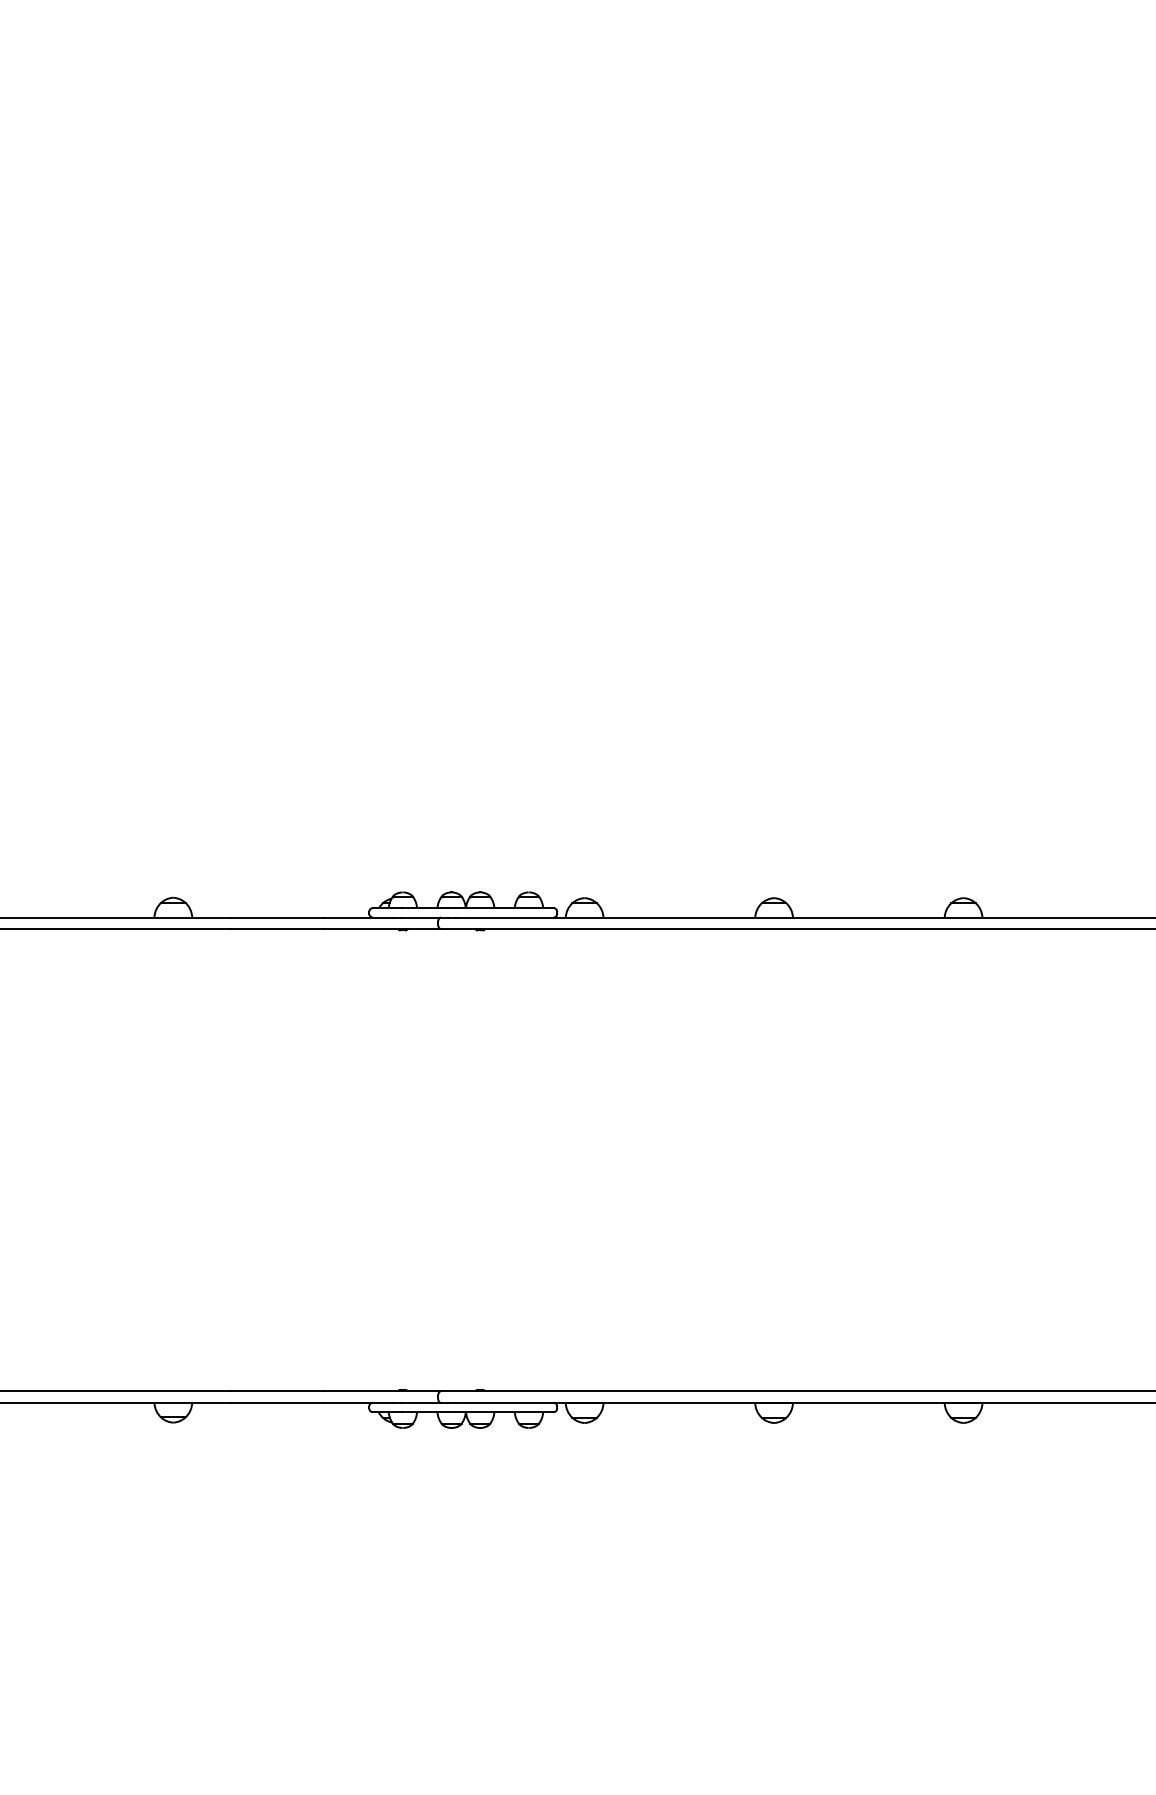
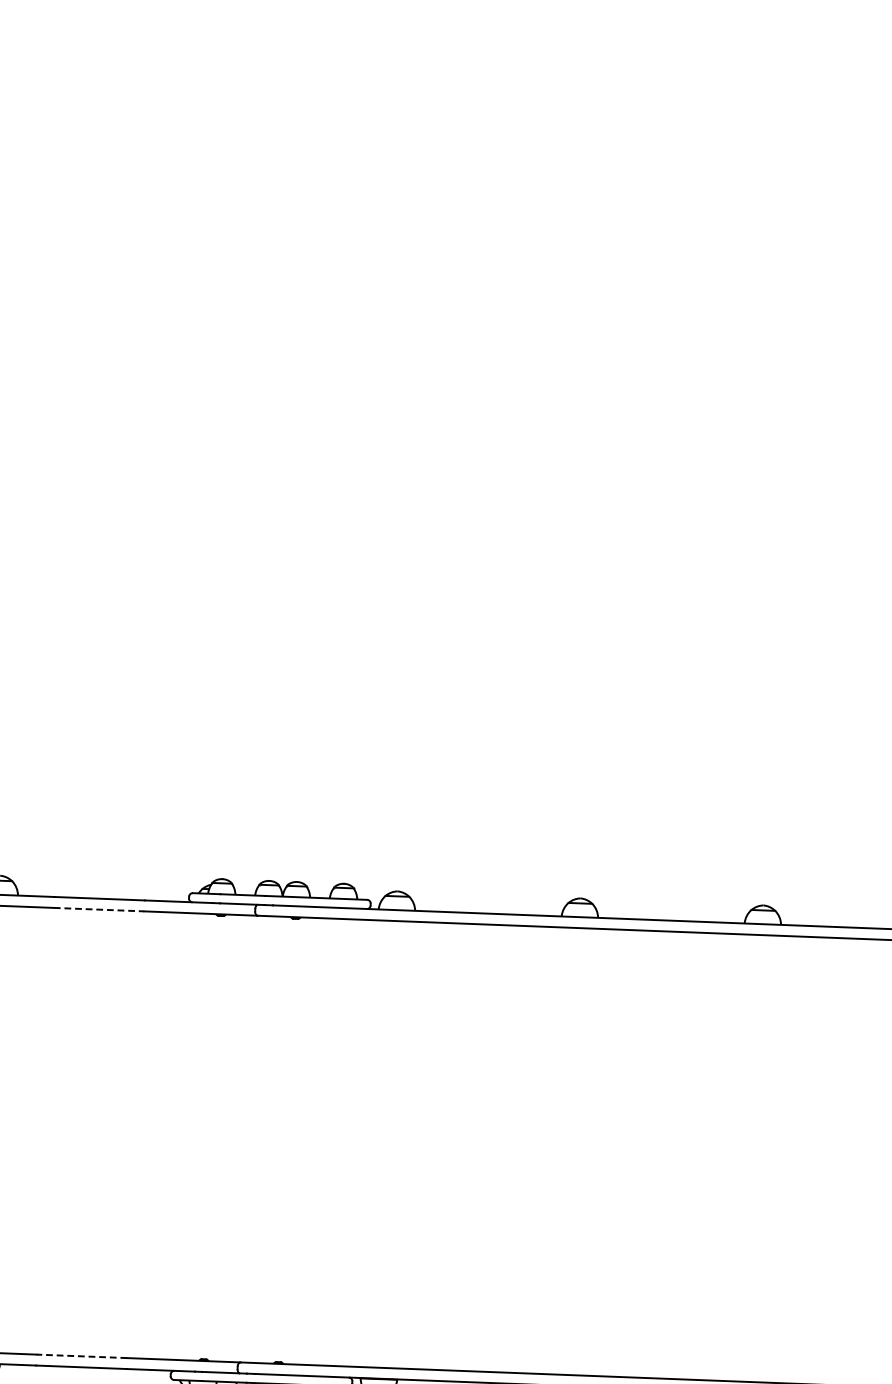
line: (276, 928) -> (98, 909), solid -> dashed
line: (276, 1391) -> (81, 1356), solid -> dashed

